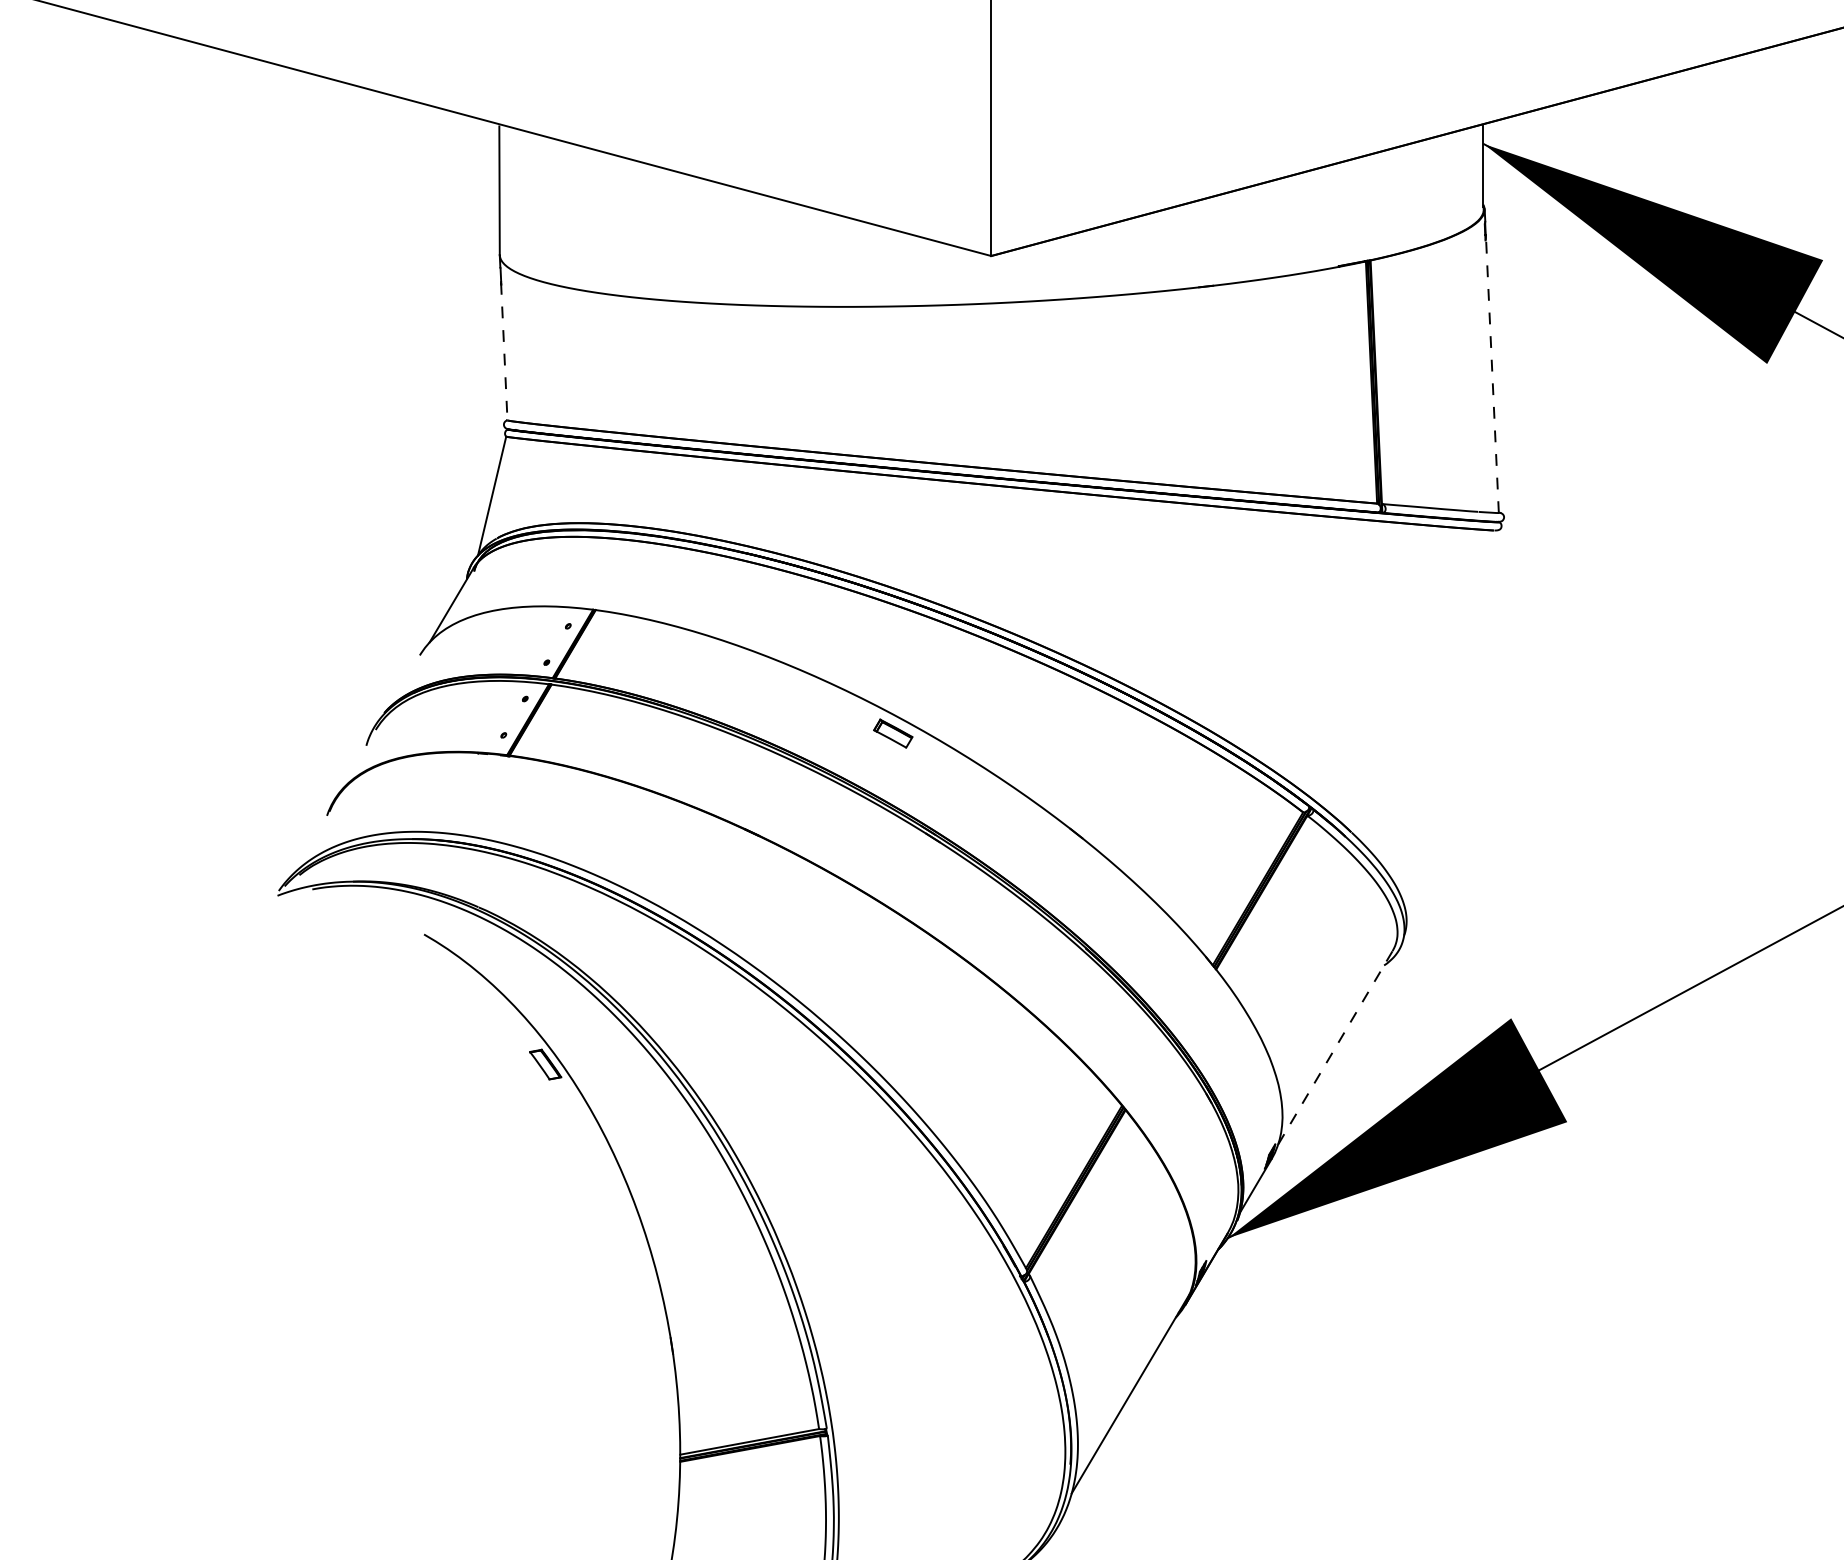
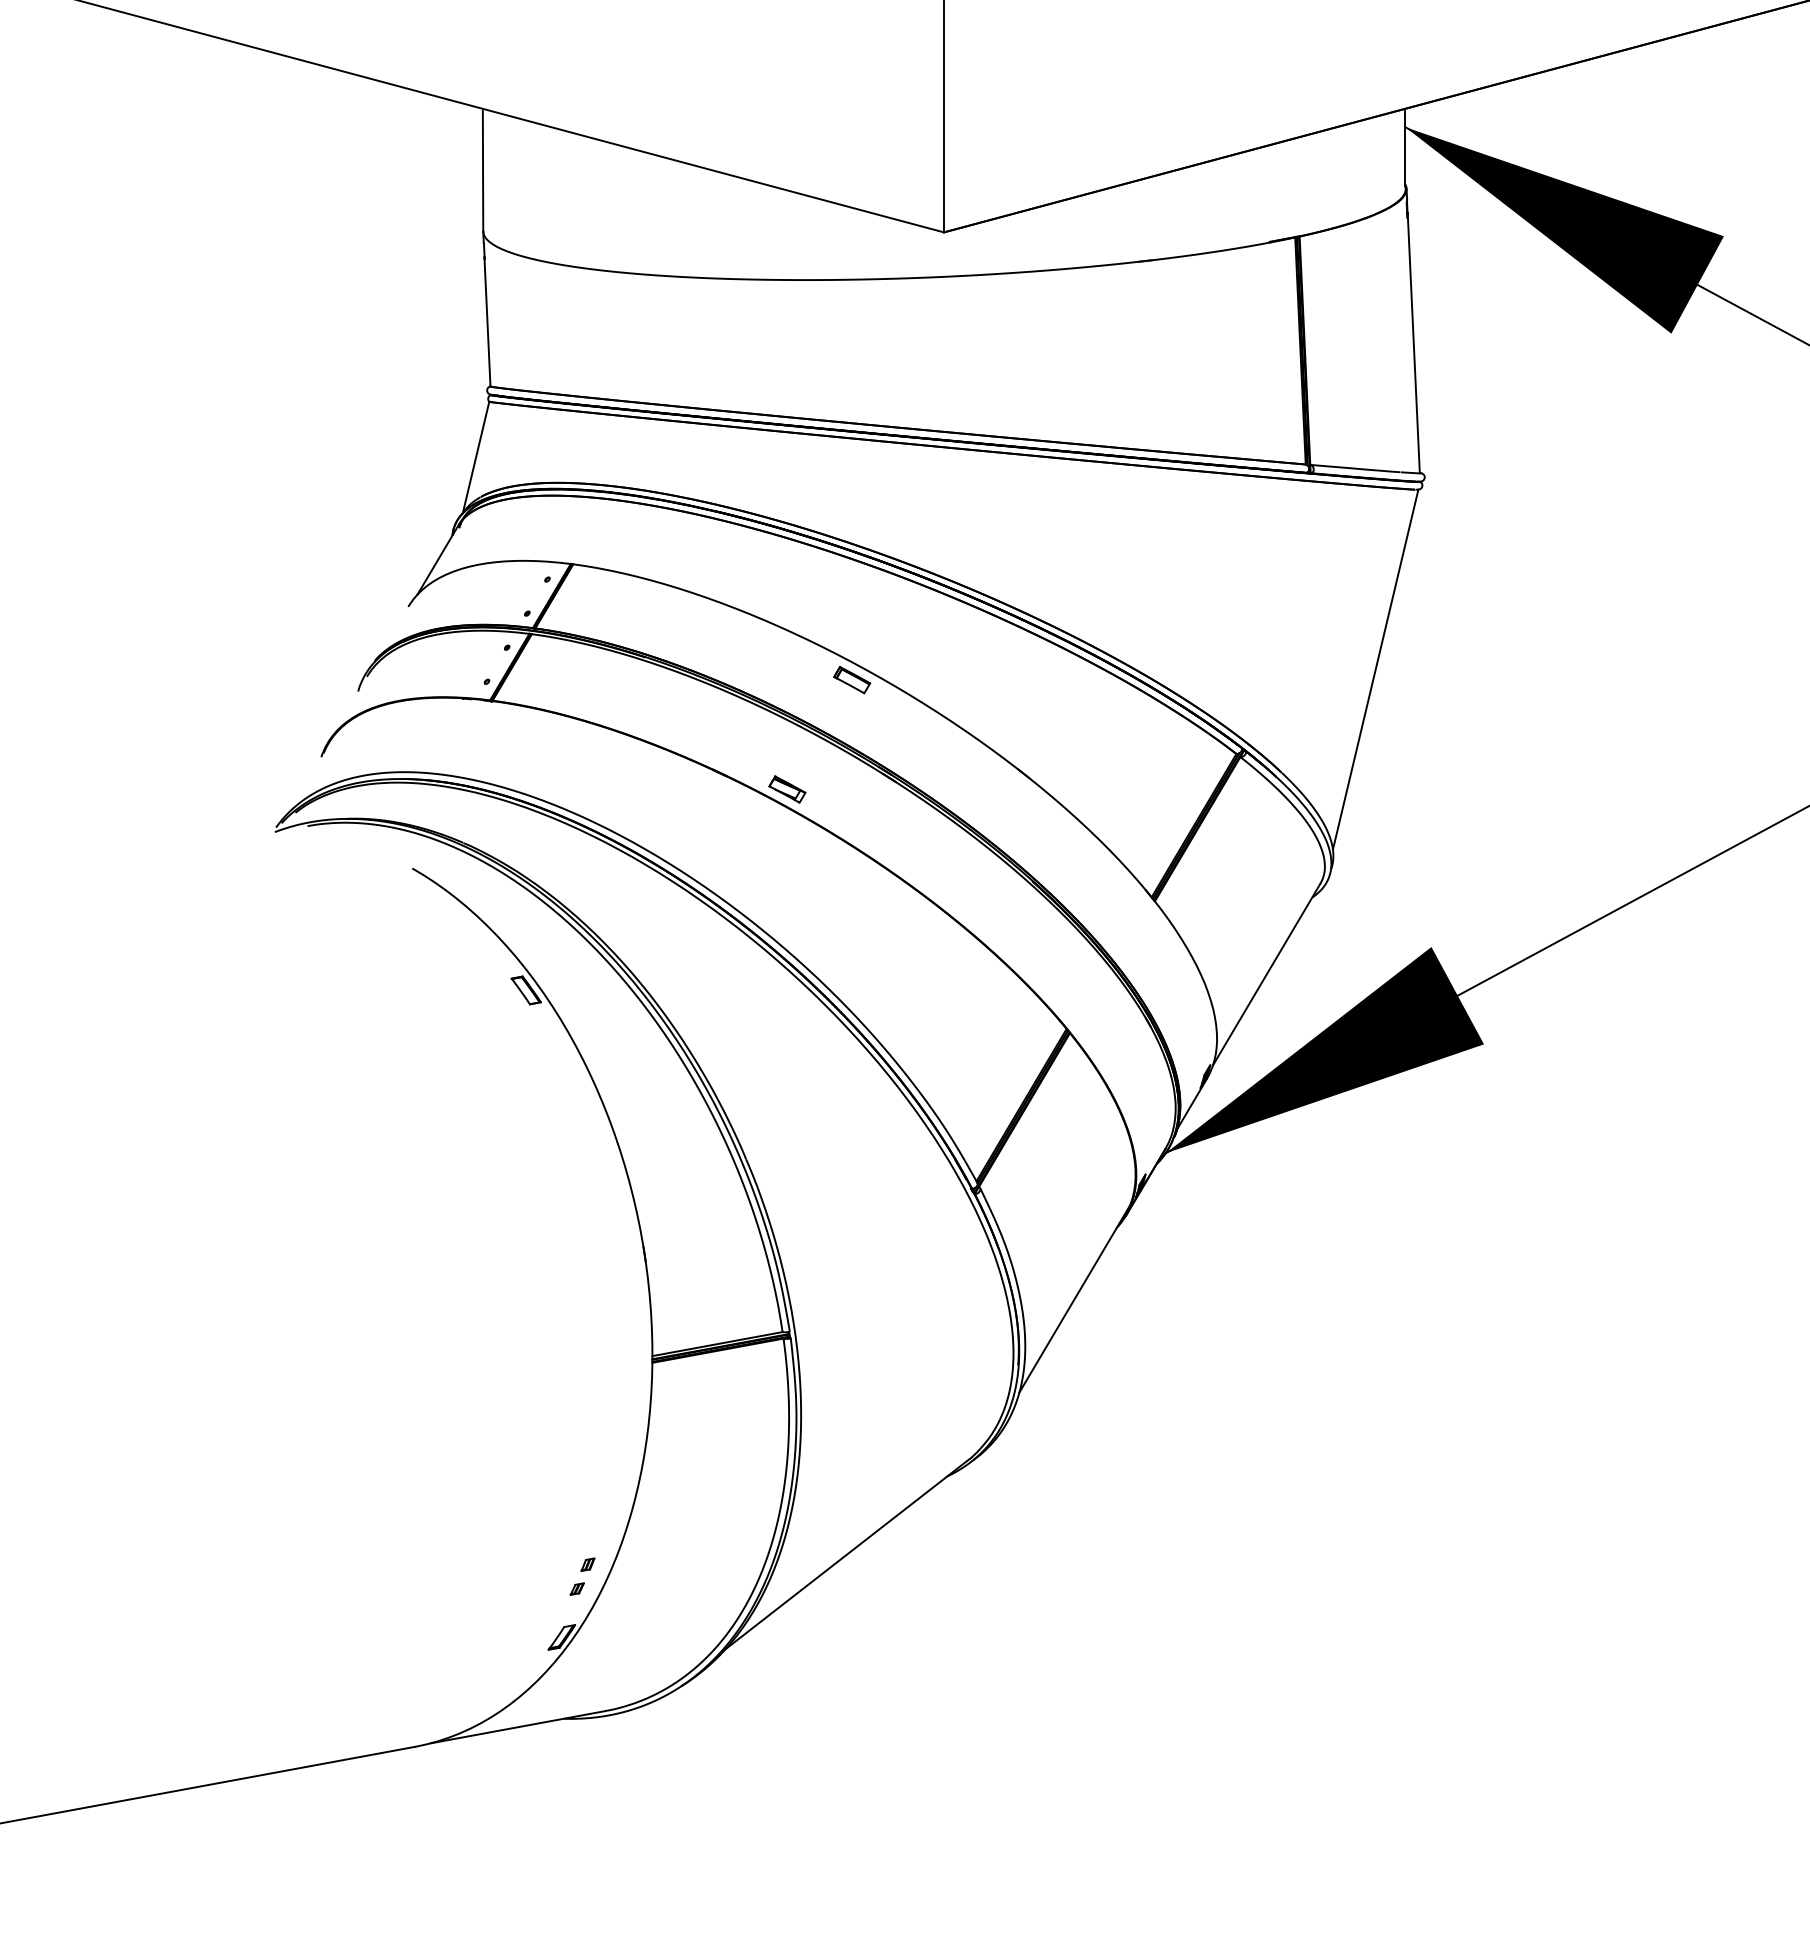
line: (504, 352) -> (487, 322), dashed -> solid
line: (1492, 374) -> (1413, 343), dashed -> solid
line: (1451, 722) -> (1375, 669), added
part: (824, 850) -> (787, 789), added
line: (1335, 1047) -> (1266, 974), dashed -> solid

